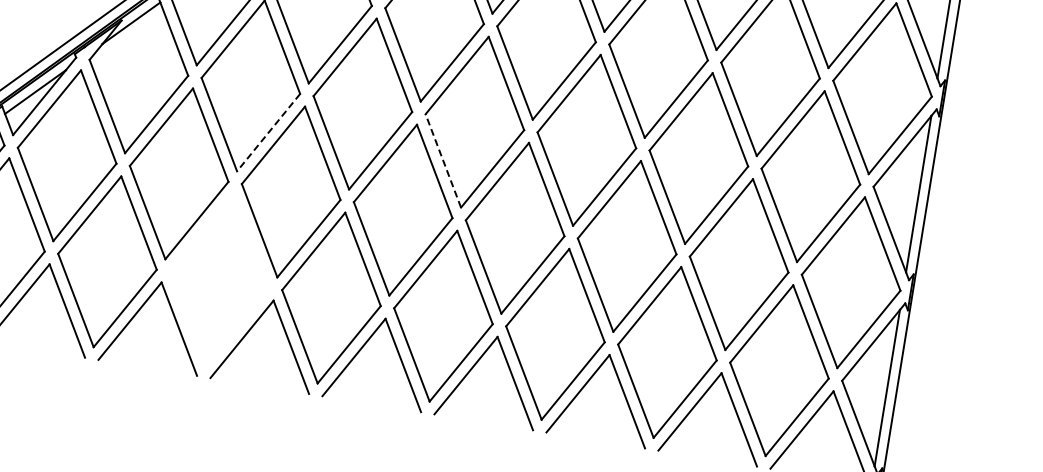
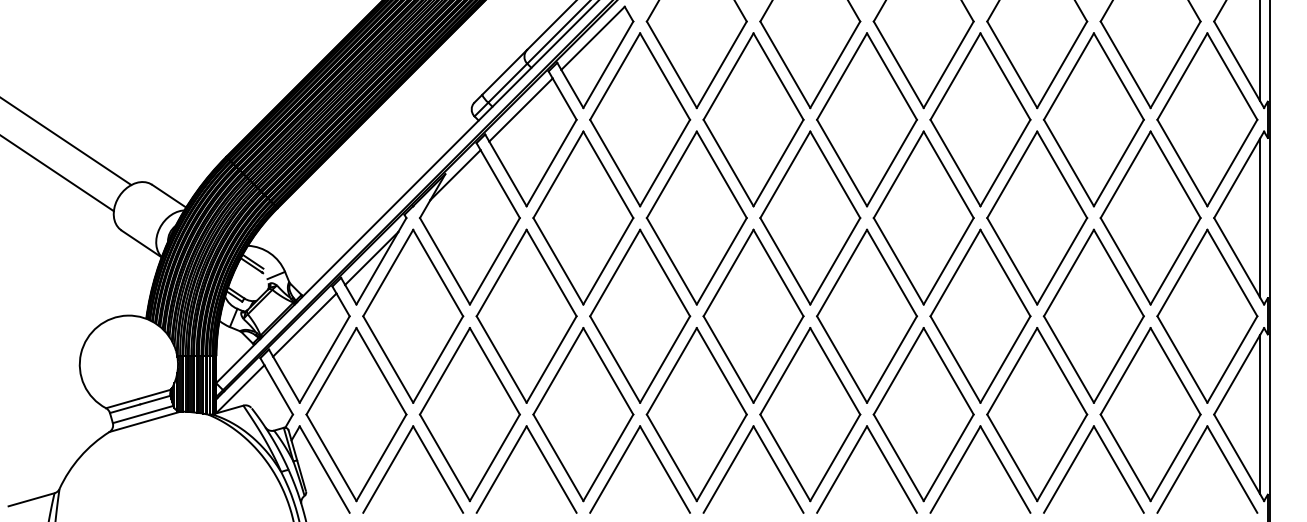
line: (268, 132) -> (608, 261), dashed -> solid
line: (443, 161) -> (785, 261), dashed -> solid
part: (219, 279) -> (583, 414), added

